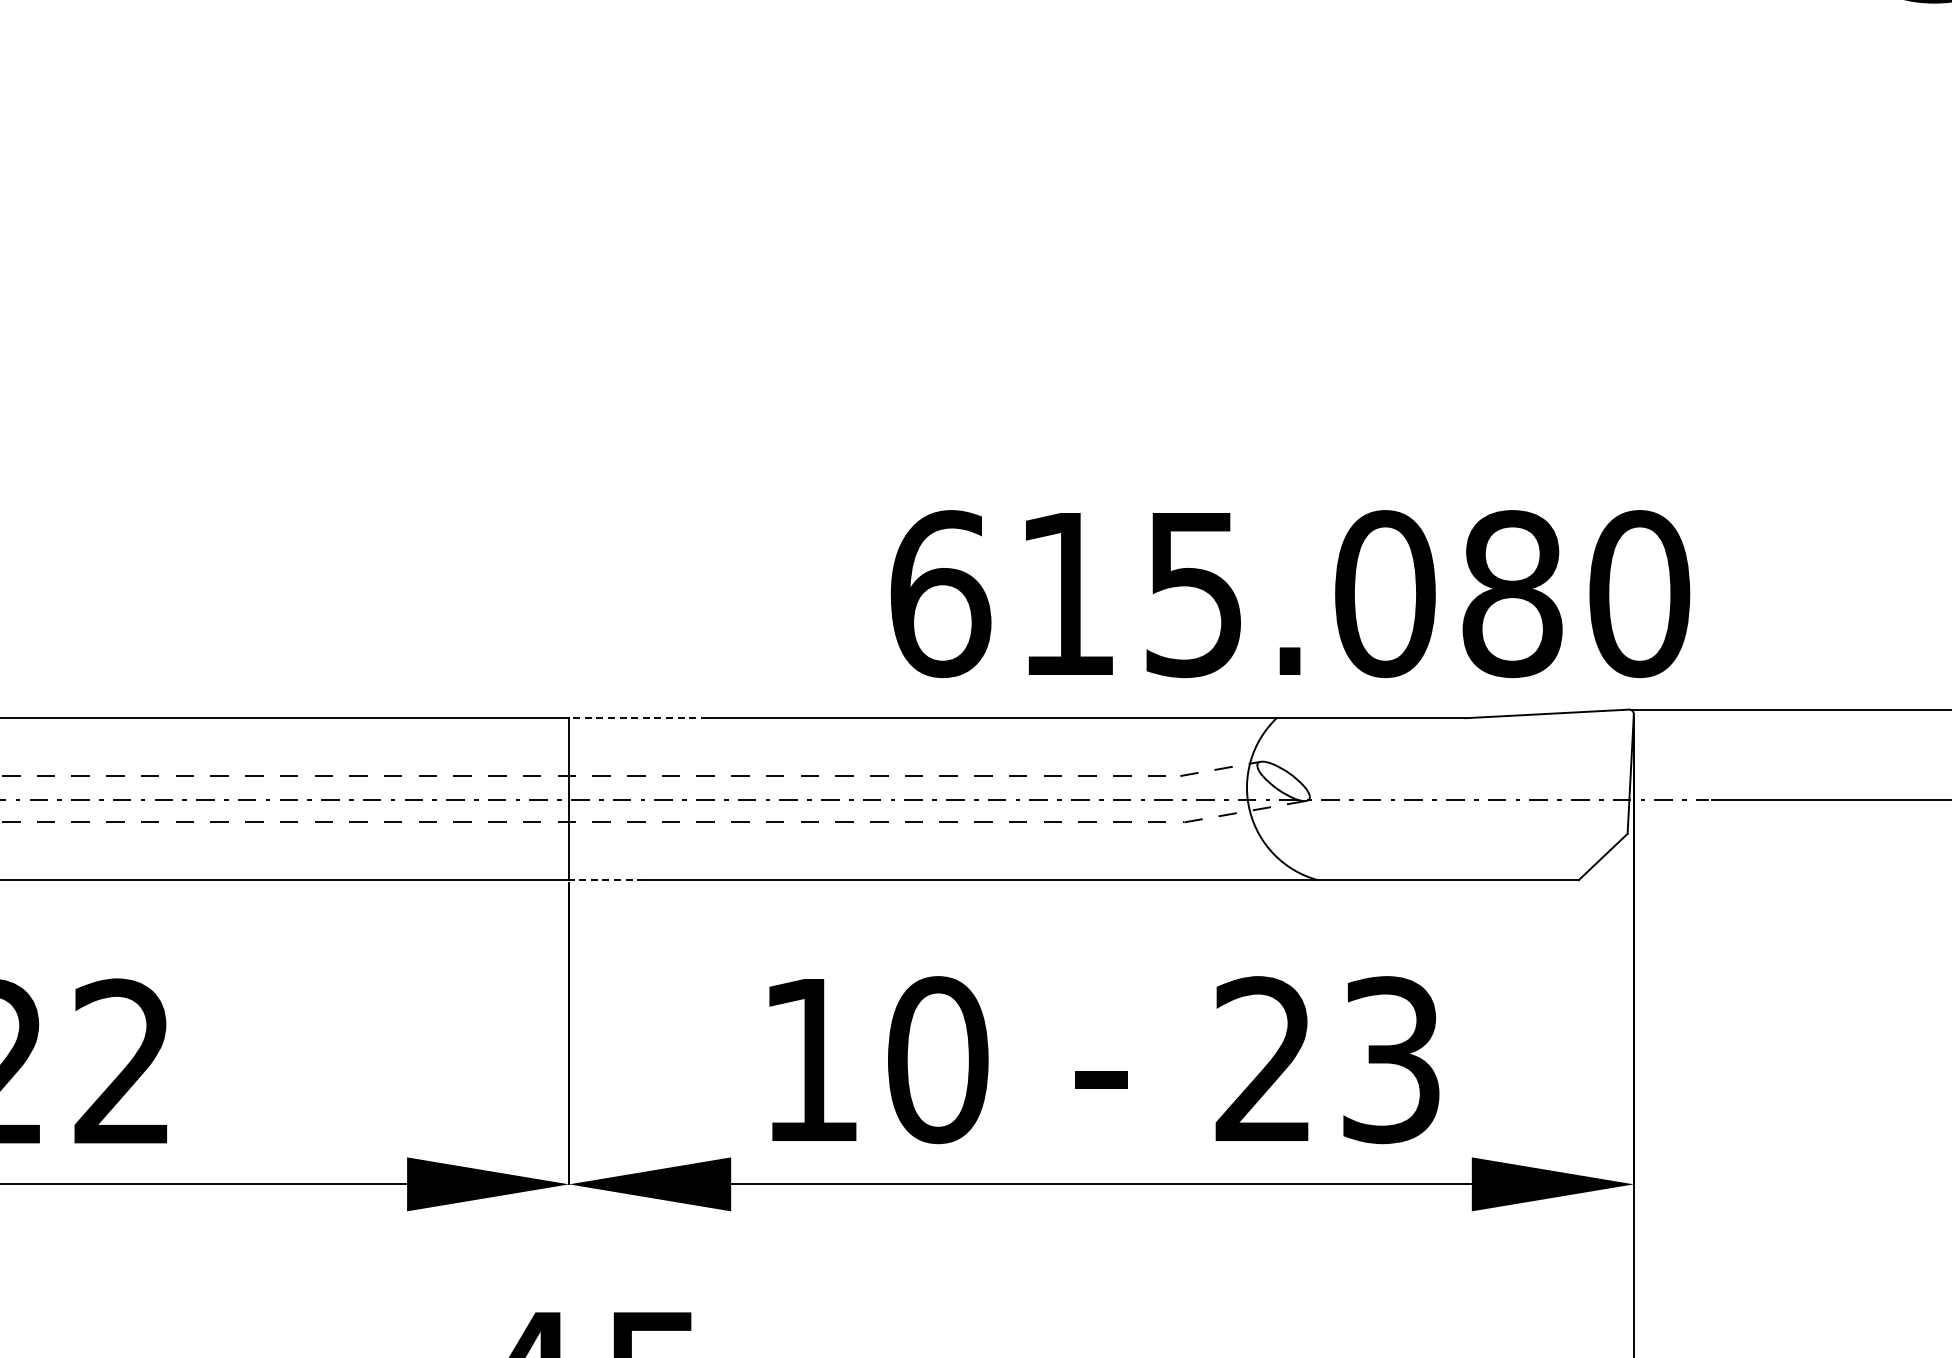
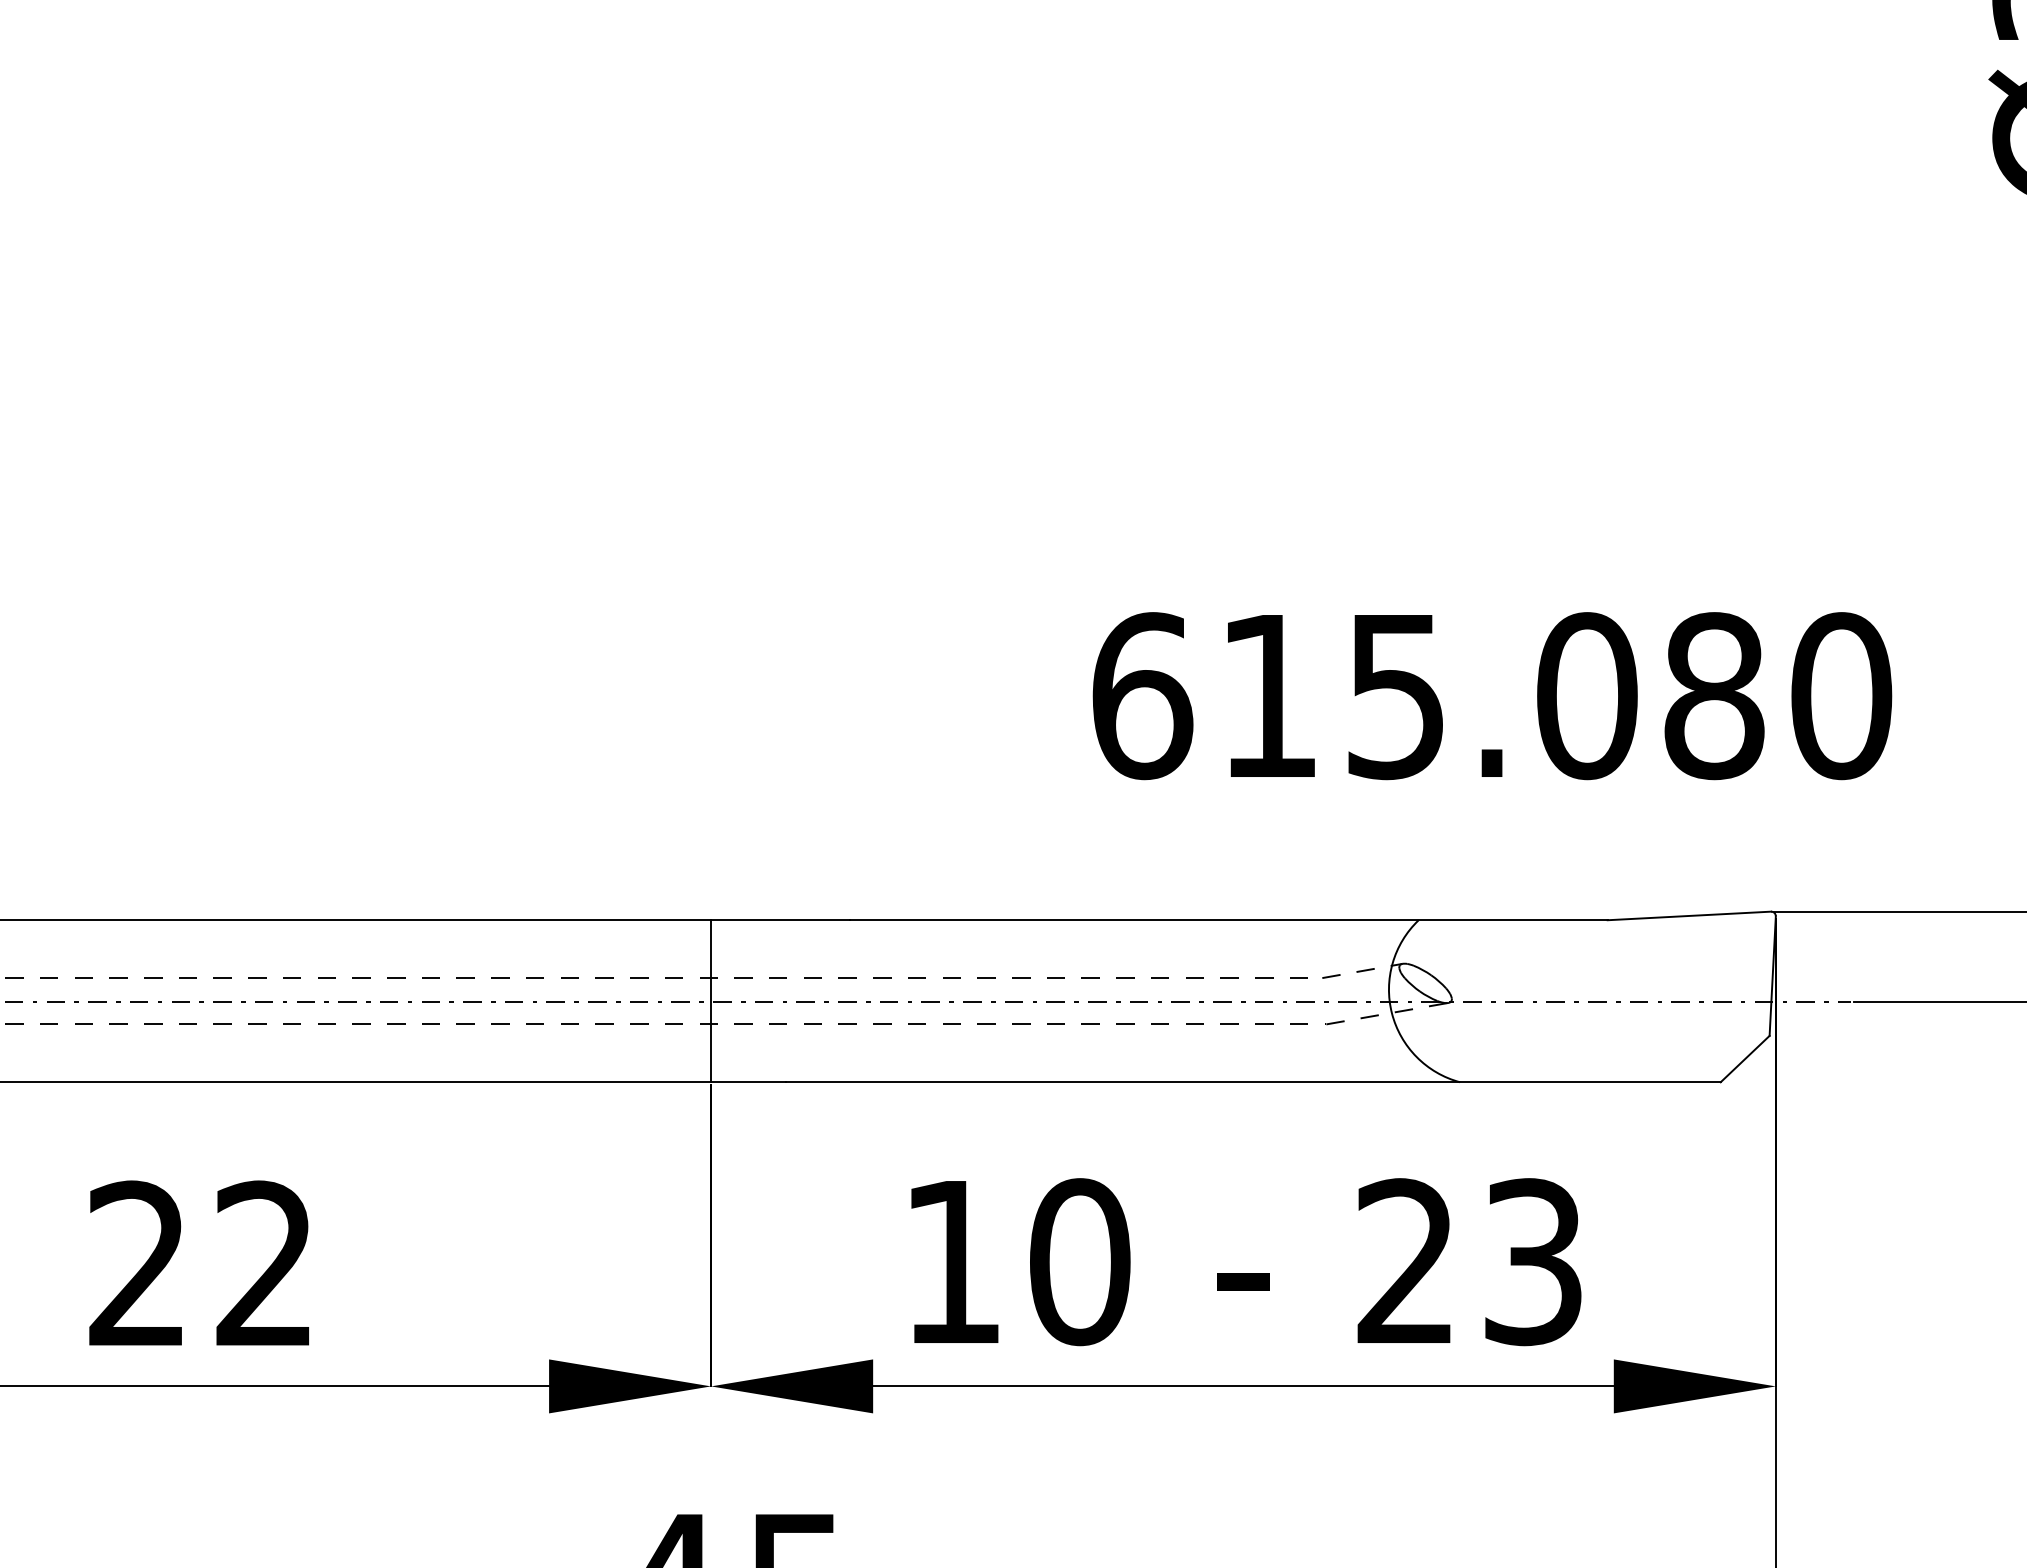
text: (1290, 594) -> (1492, 696), moved
line: (638, 718) -> (780, 920), dashed -> solid
line: (606, 880) -> (748, 1082), dashed -> solid

